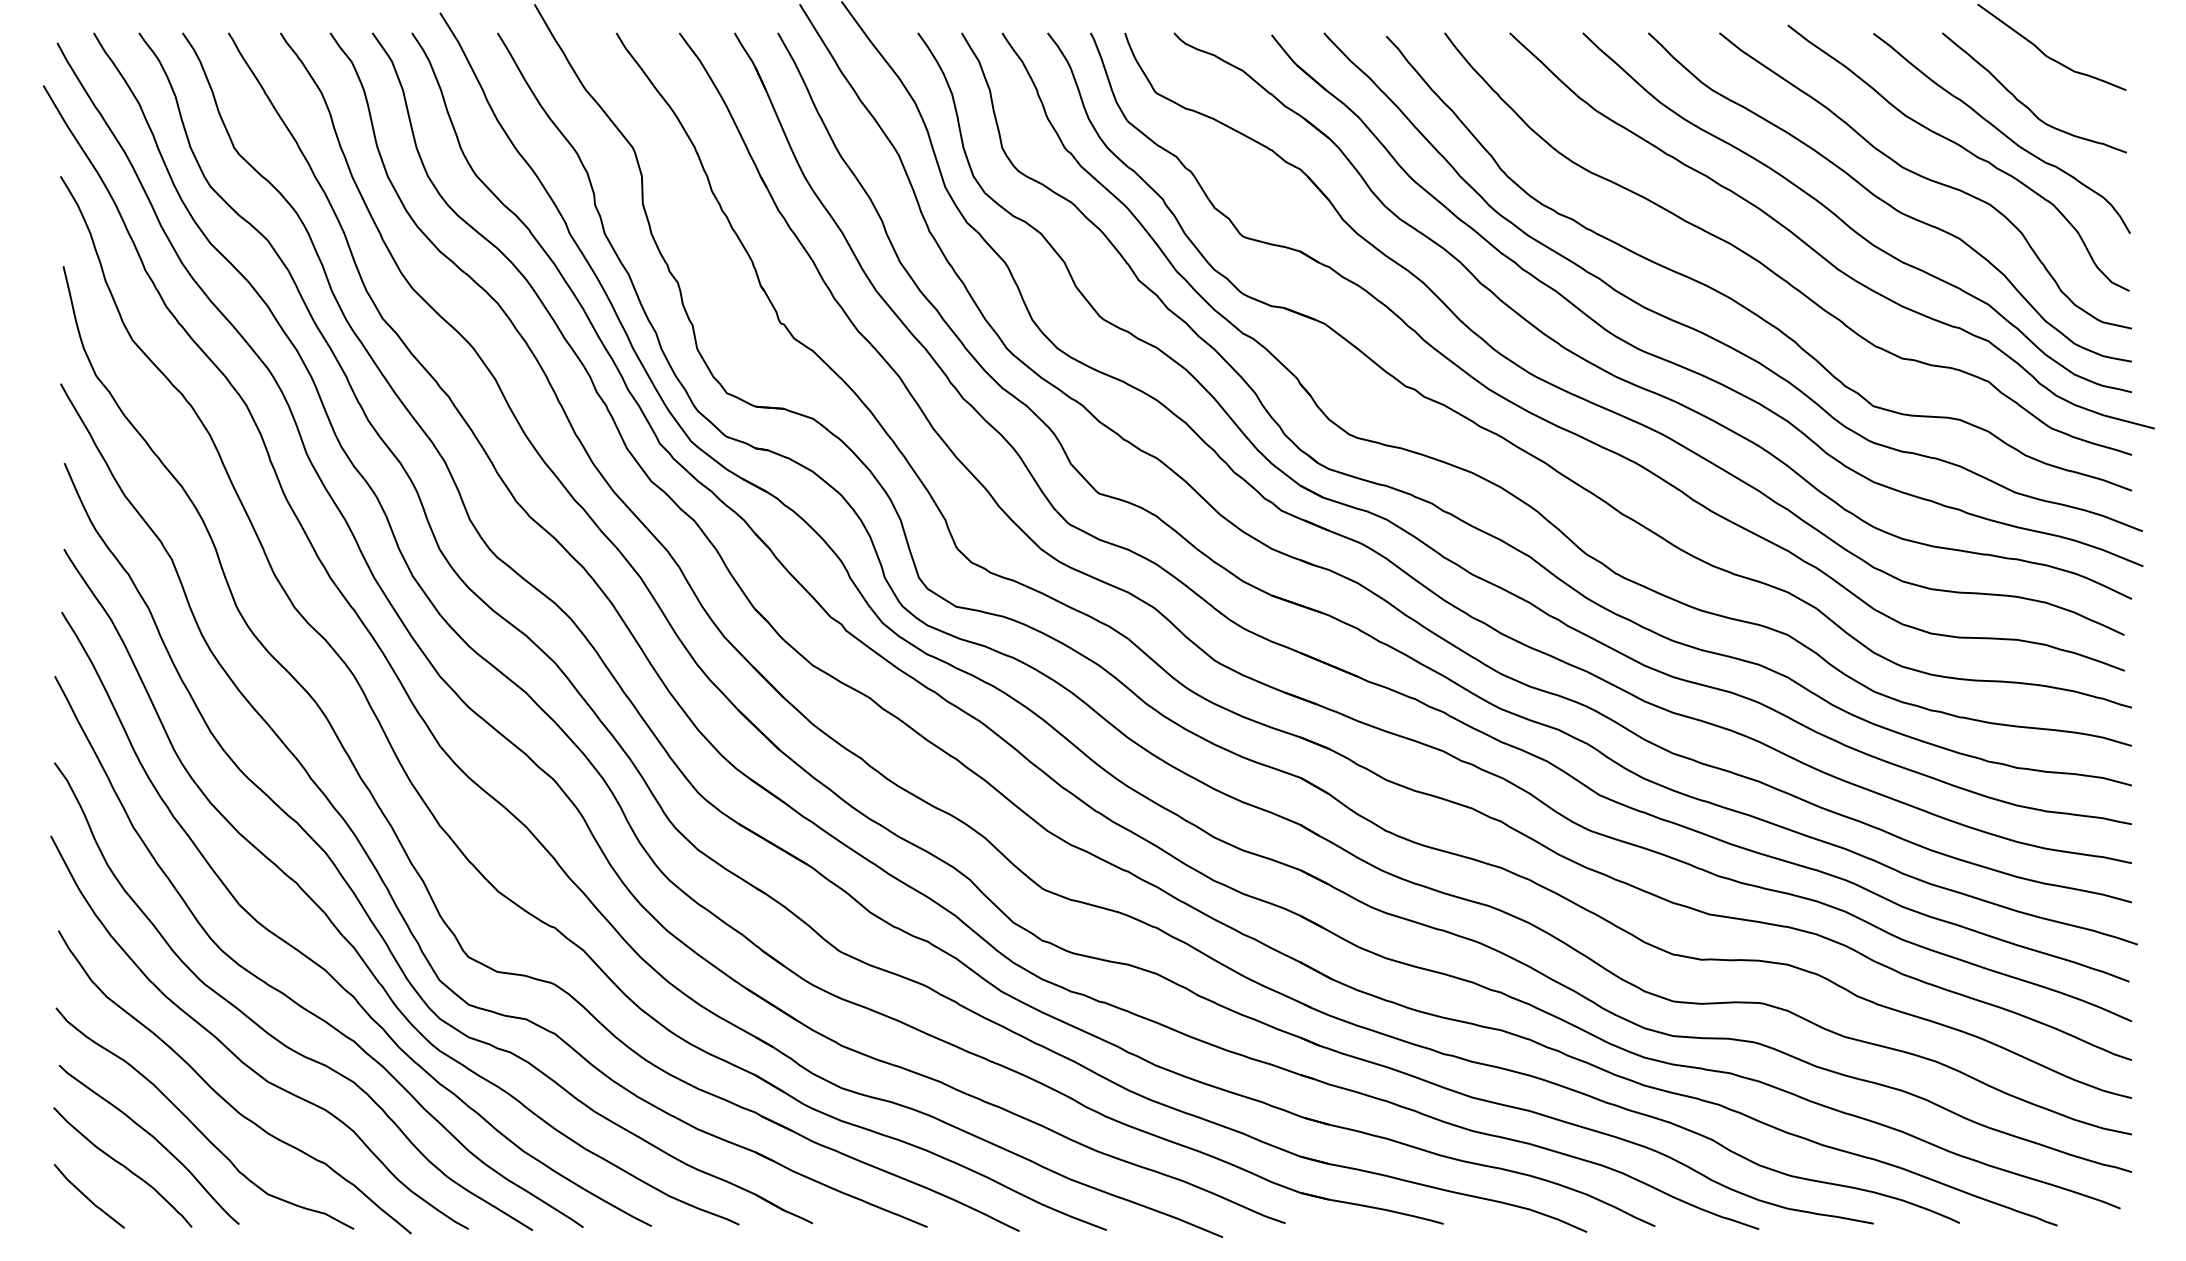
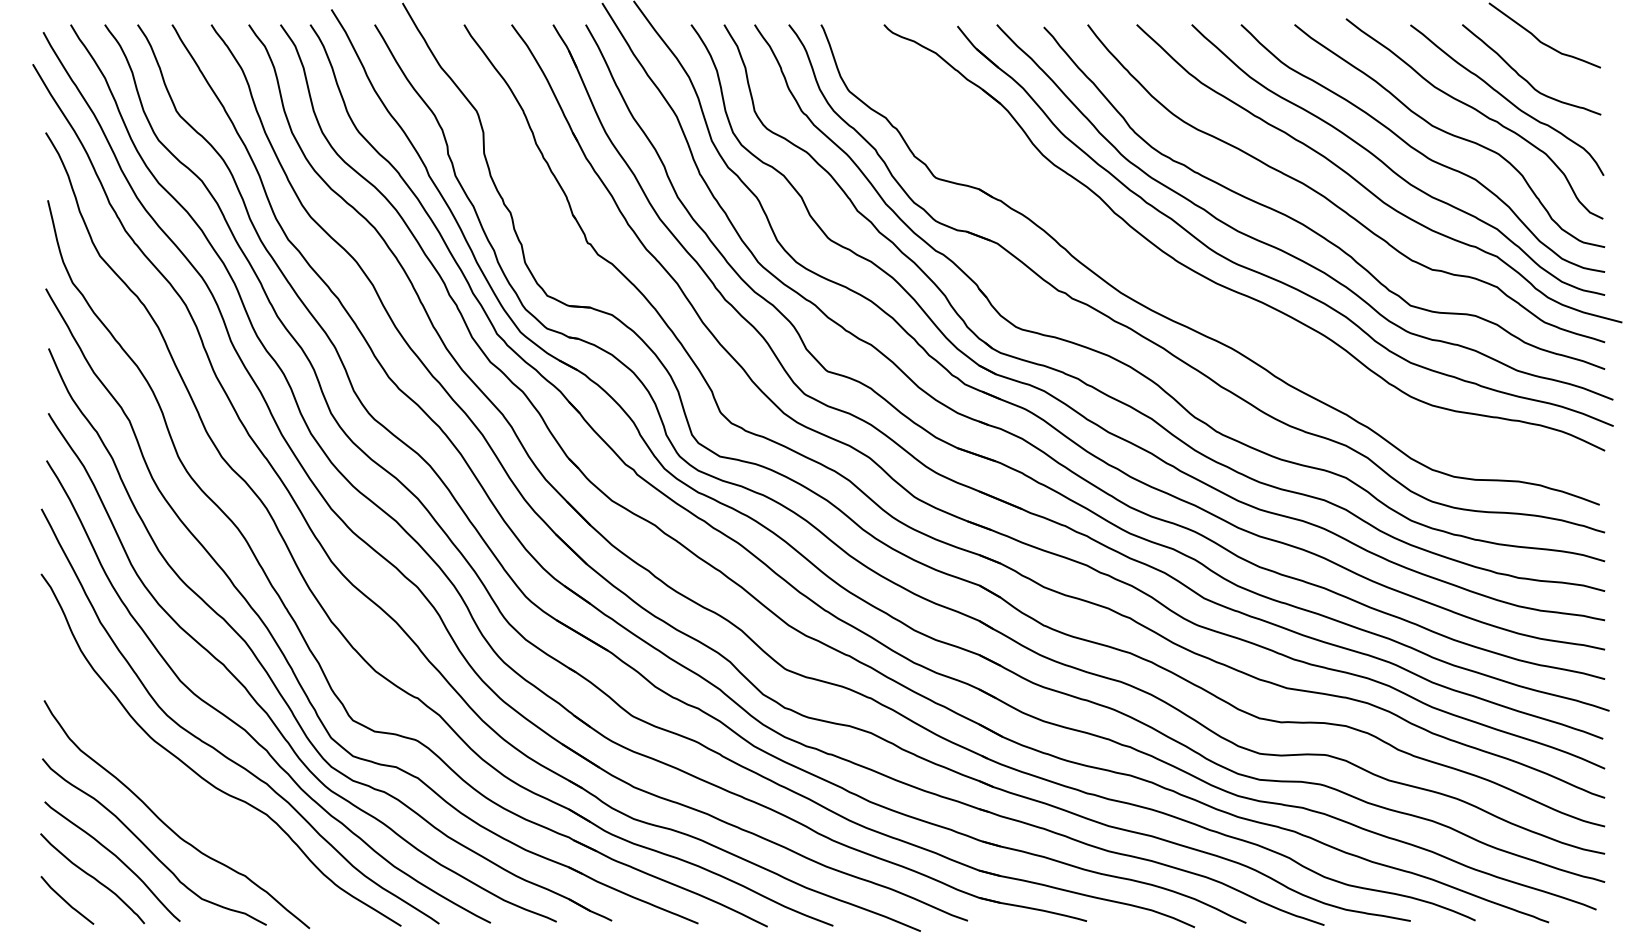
part: (1596, 403) -> (1202, 303), removed
curve: (236, 1055) -> (178, 794), removed

